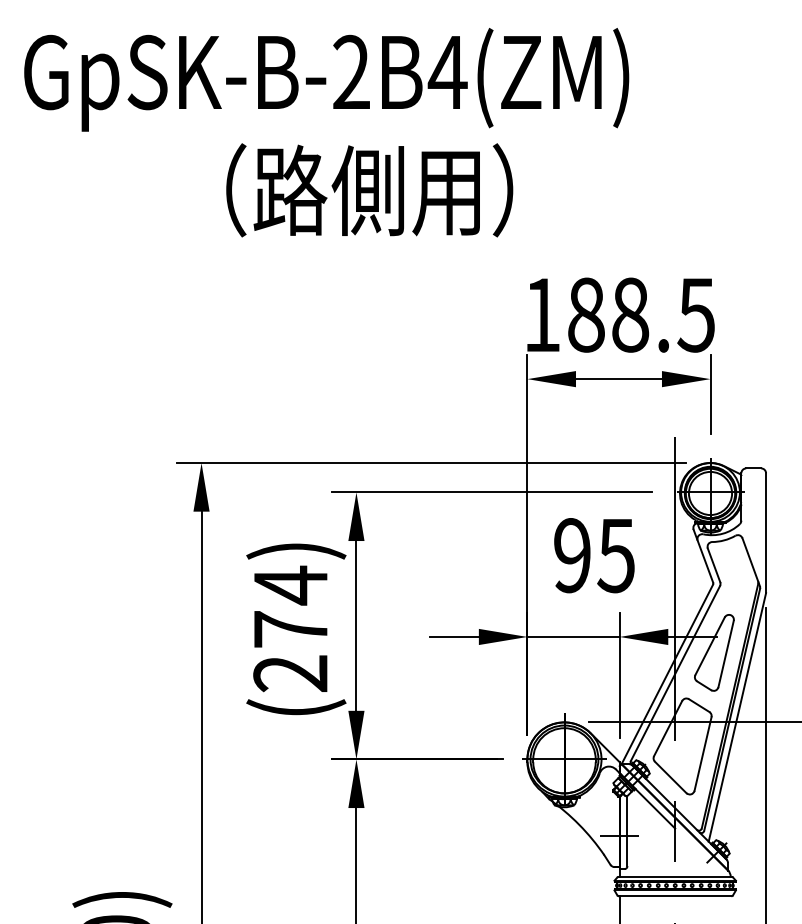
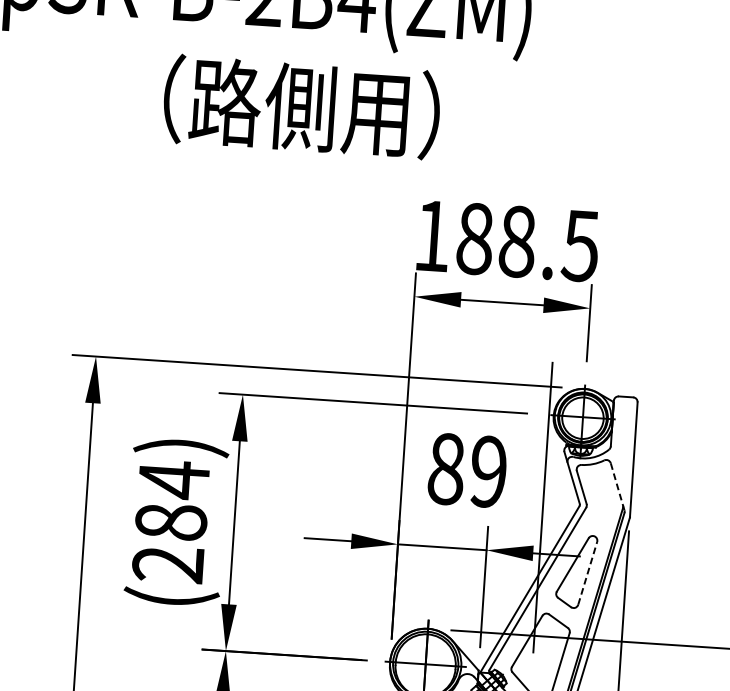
text: (369, 190) -> (301, 107), moved
text: (594, 555) -> (467, 470), 95 -> 89
line: (751, 562) -> (617, 487), solid -> dashed
text: (290, 629) -> (170, 522), (274) -> (284)
line: (726, 653) -> (588, 572), solid -> dashed

